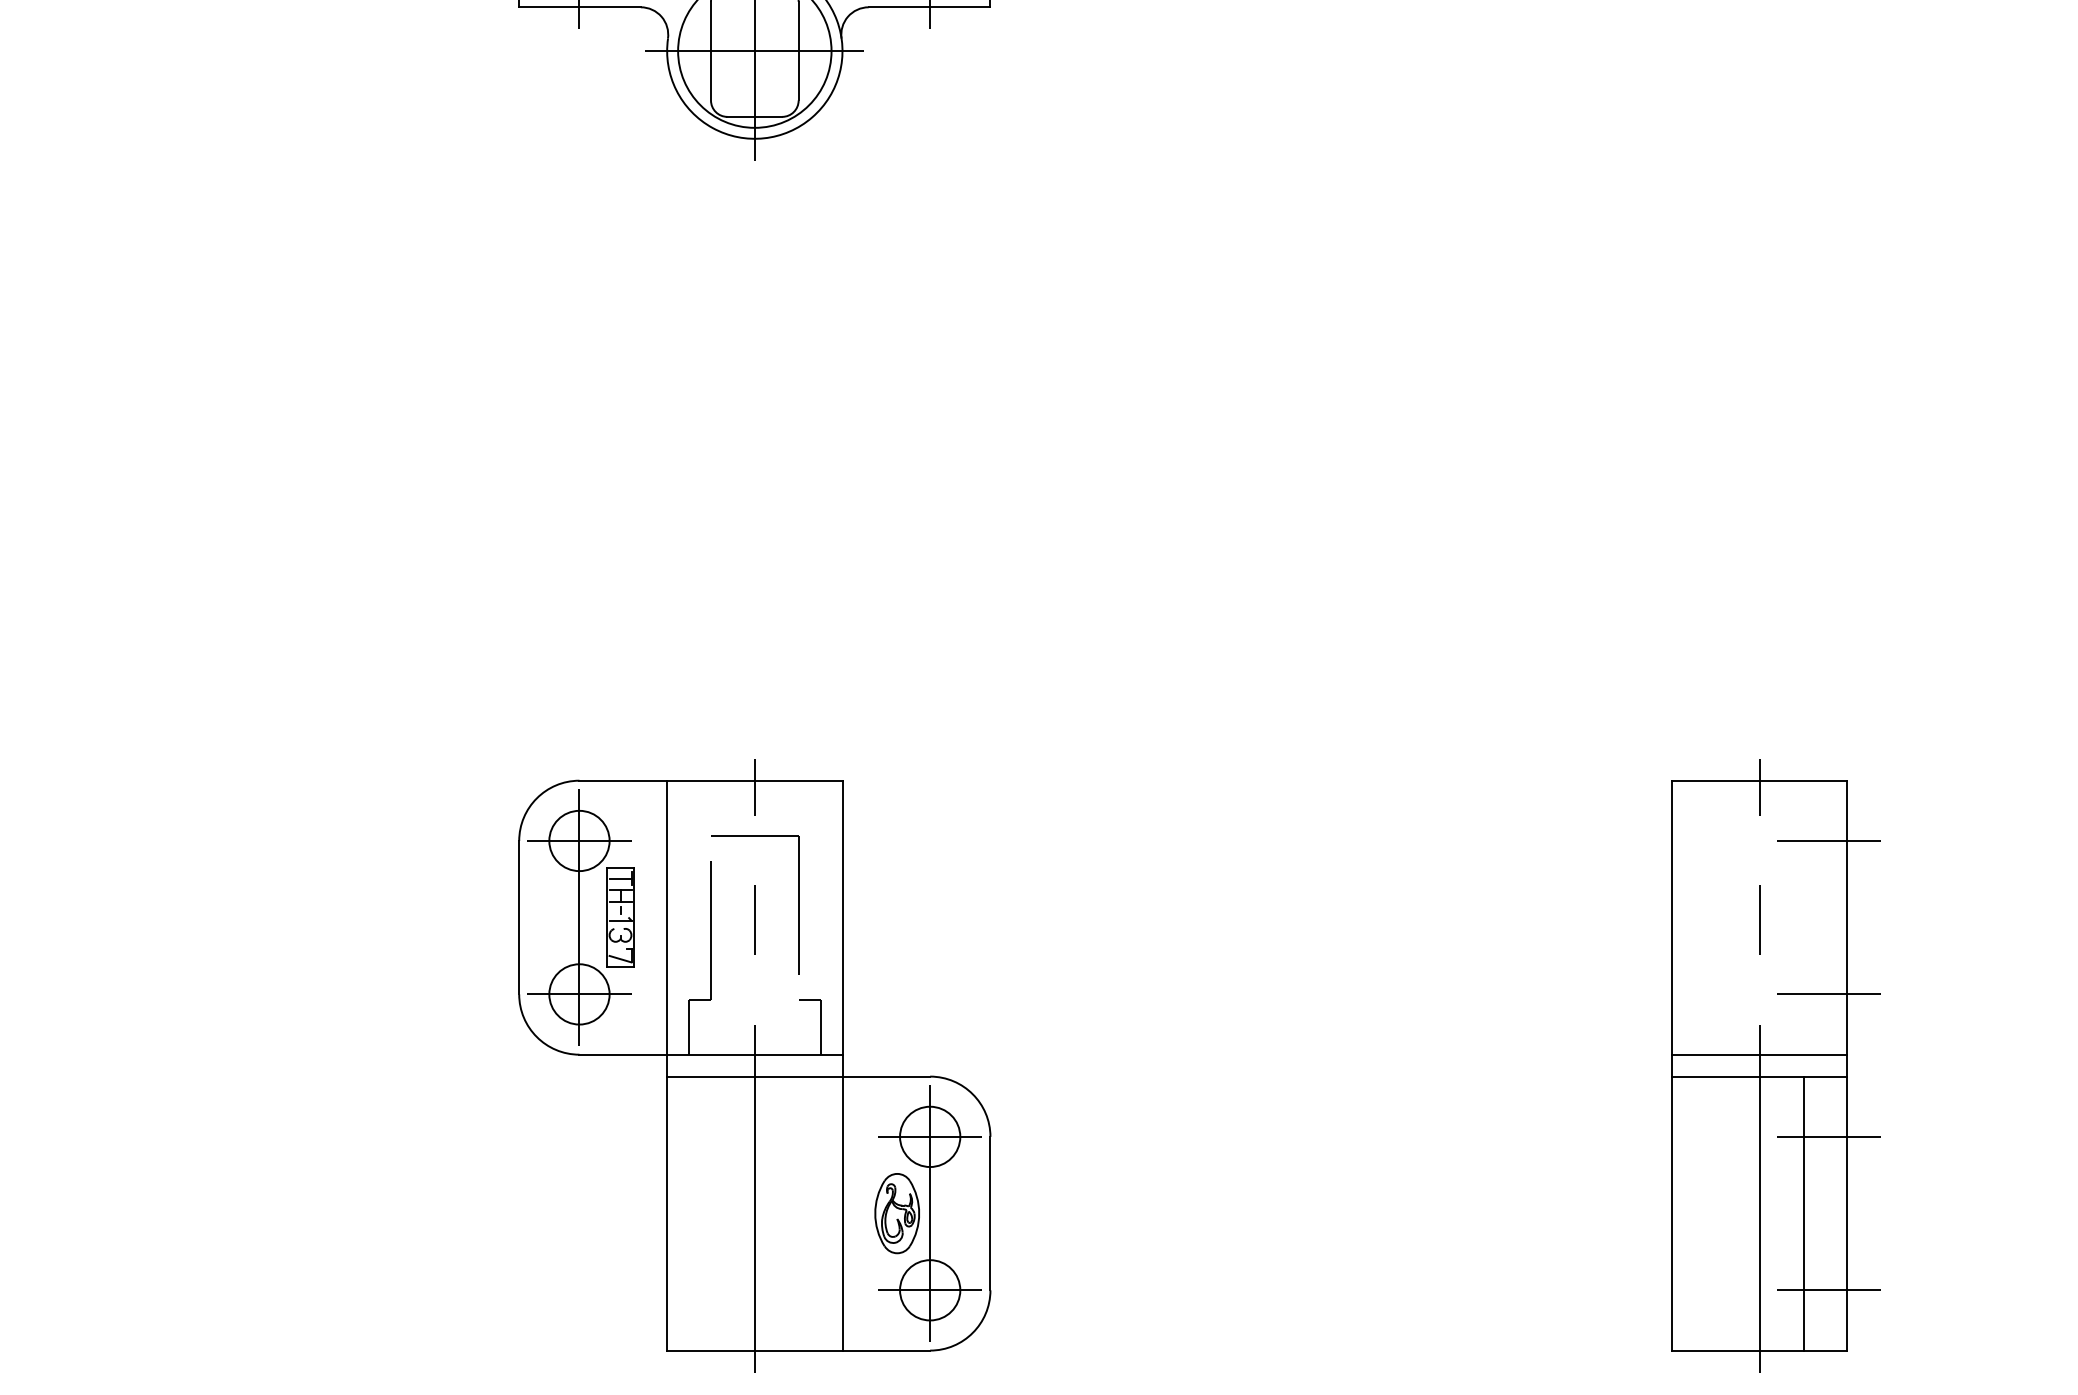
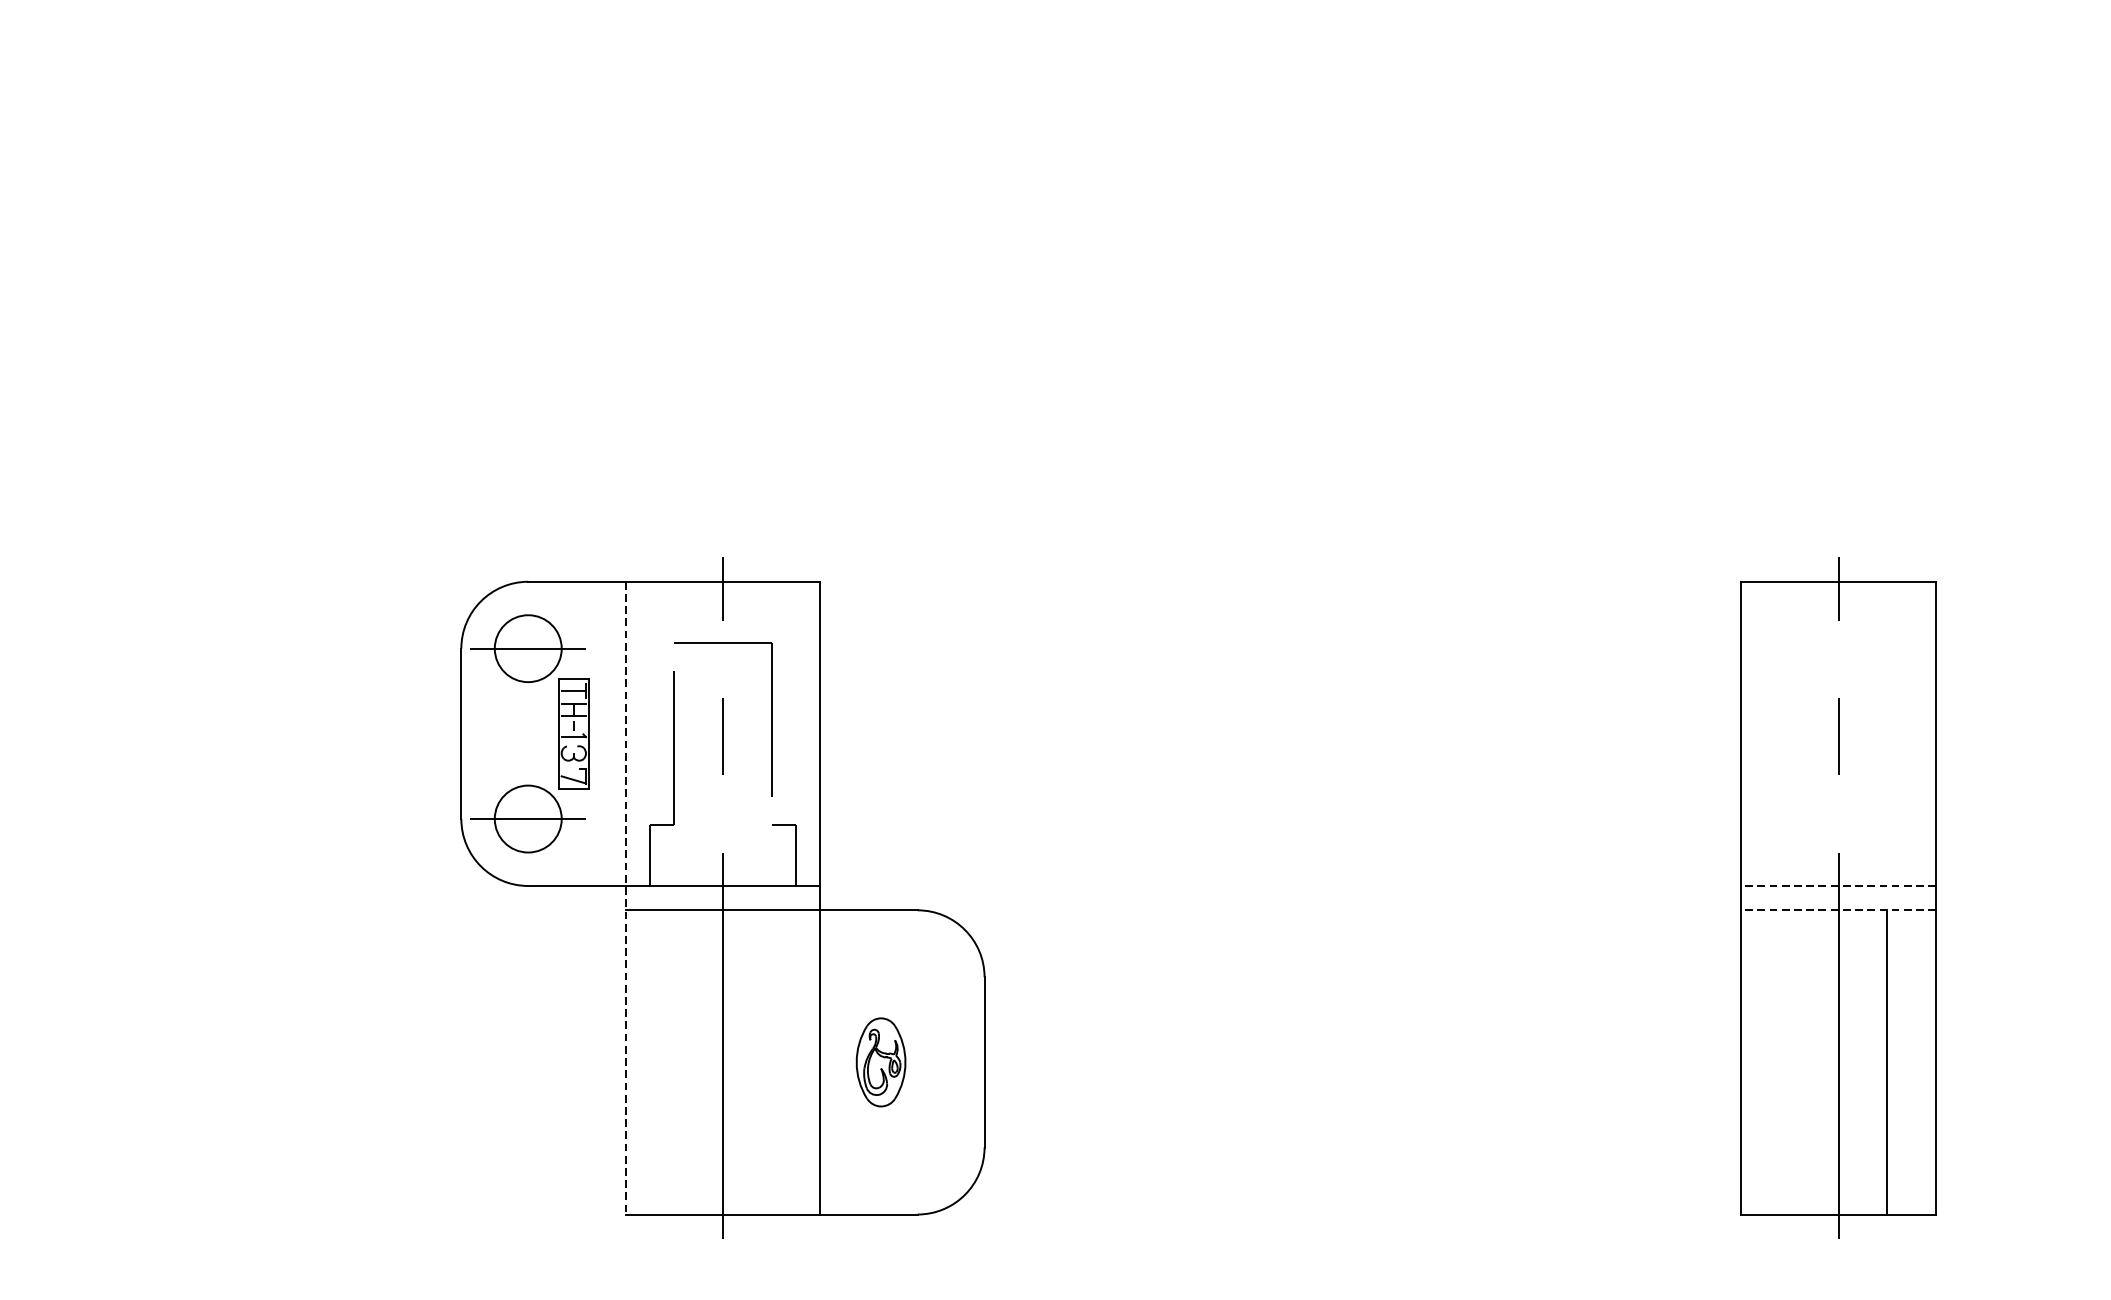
line: (1829, 840) -> (1916, 648), removed
line: (579, 917) -> (528, 733), removed
line: (1829, 994) -> (1916, 819), removed
line: (1759, 1054) -> (1838, 885), solid -> dashed
line: (667, 1065) -> (625, 897), solid -> dashed
line: (1759, 1076) -> (1838, 910), solid -> dashed
line: (1829, 1136) -> (1916, 976), removed
part: (929, 1213) -> (916, 1062), removed
line: (1829, 1290) -> (1916, 1147), removed

